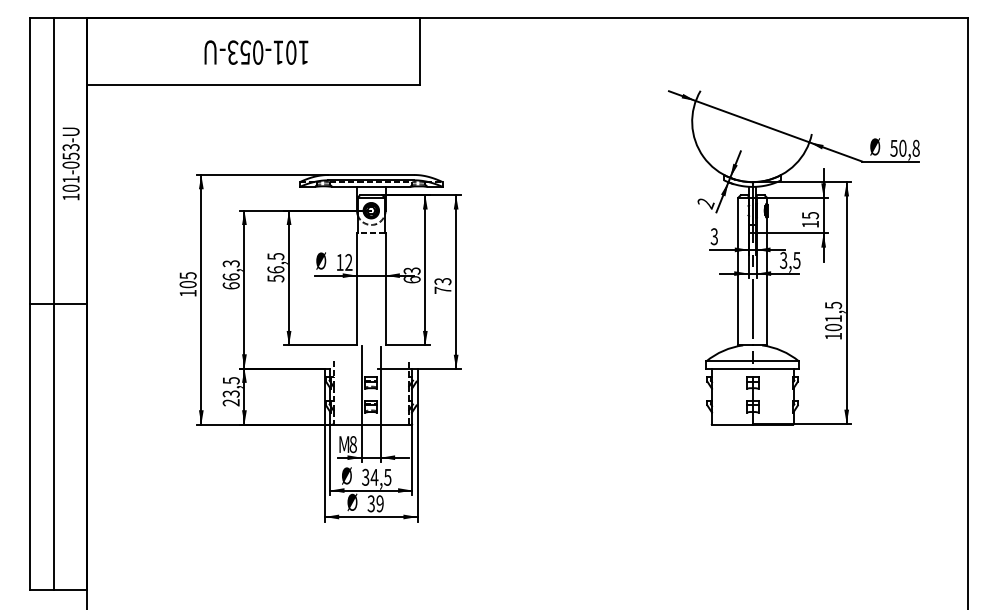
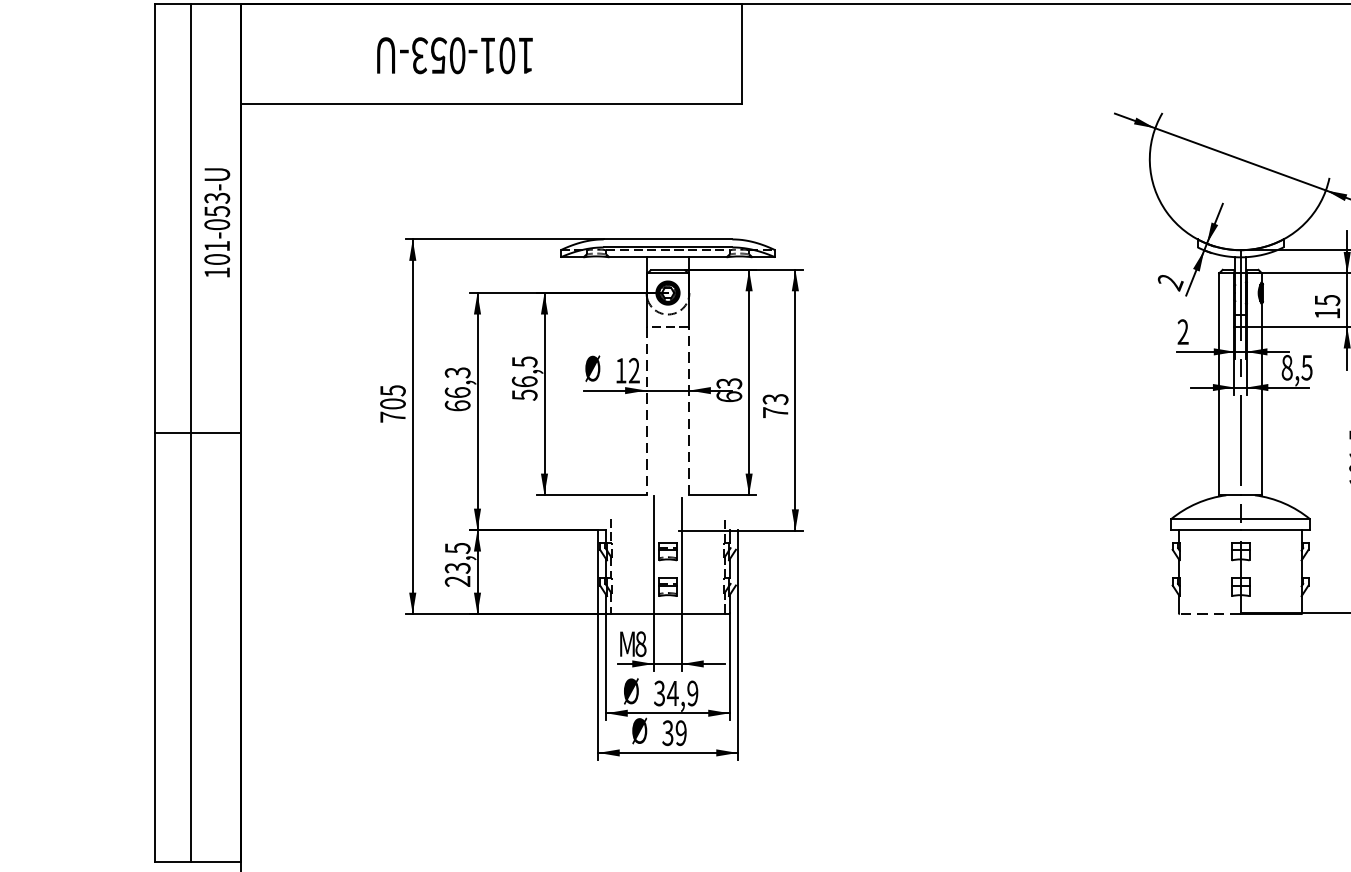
text: (256, 52) -> (455, 55), moved
text: (714, 237) -> (1183, 333), 3 -> 2
text: (783, 260) -> (1286, 367), 3,5 -> 8,5
line: (357, 289) -> (647, 411), solid -> dashed
line: (385, 289) -> (689, 411), solid -> dashed
text: (187, 292) -> (392, 415), 105 -> 705
line: (731, 424) -> (1208, 614), solid -> dashed
text: (387, 476) -> (692, 692), 34,5 -> 34,9

